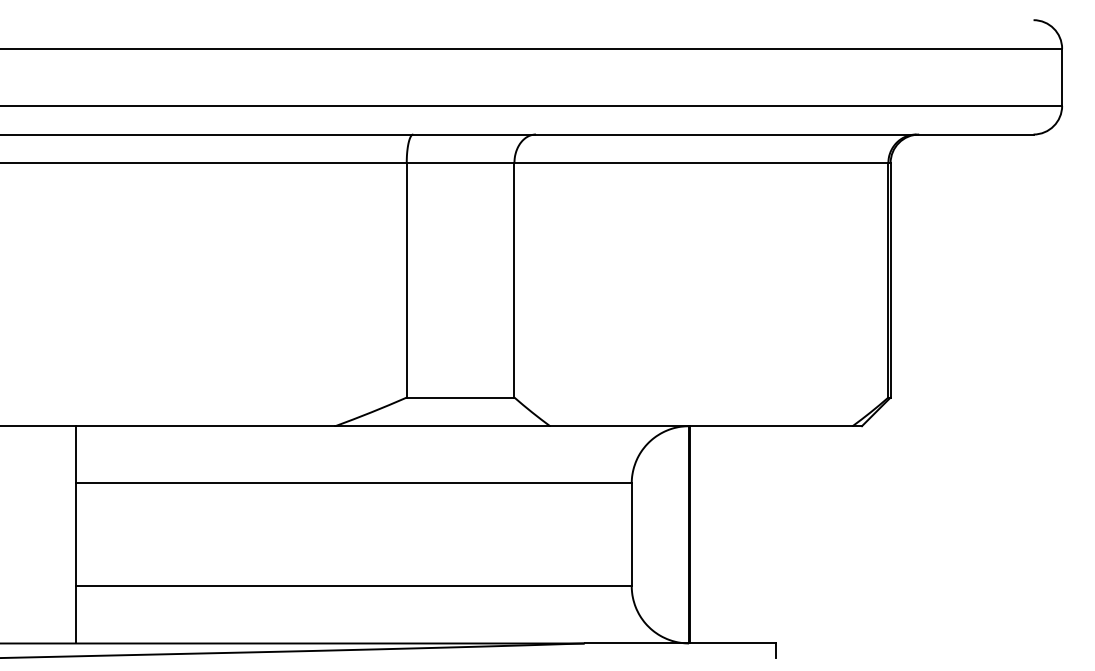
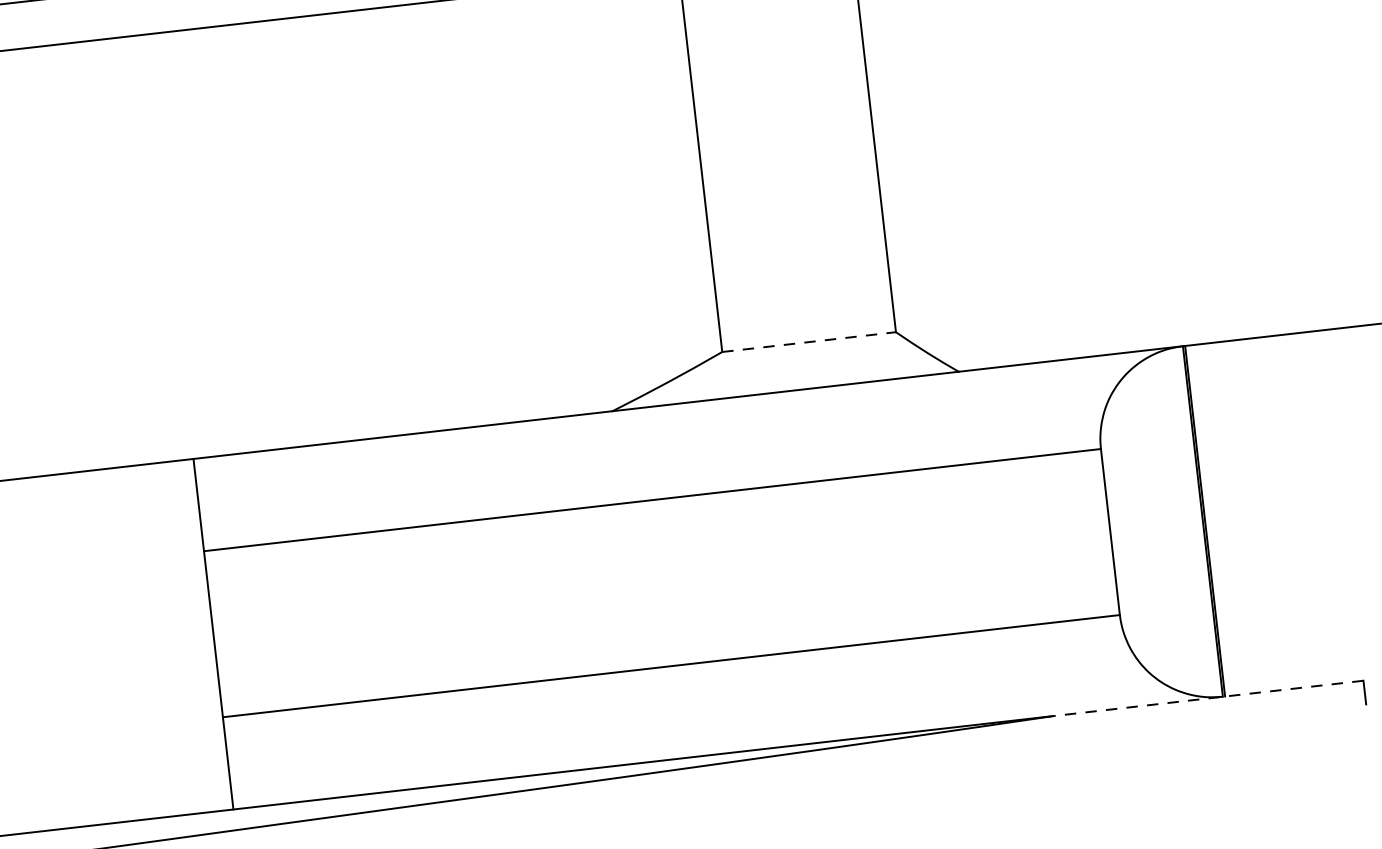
line: (460, 397) -> (808, 341), solid -> dashed
line: (680, 643) -> (1209, 698), solid -> dashed

